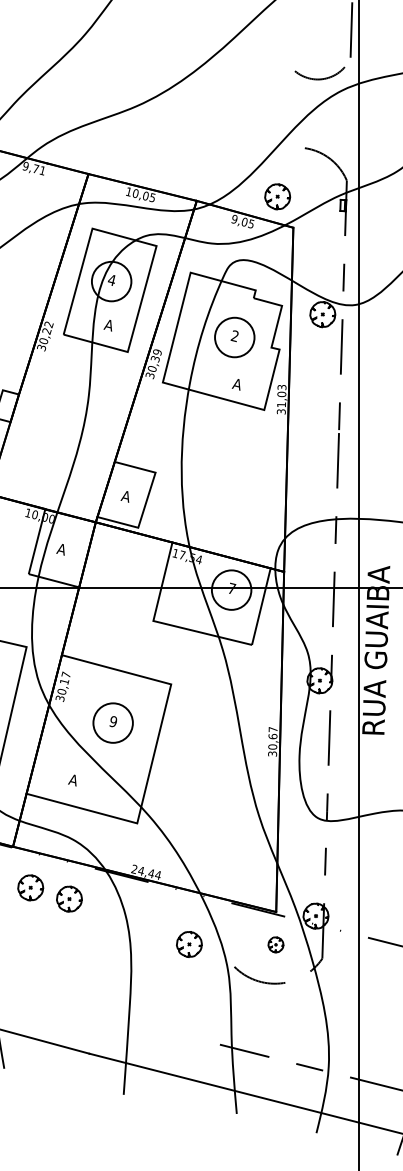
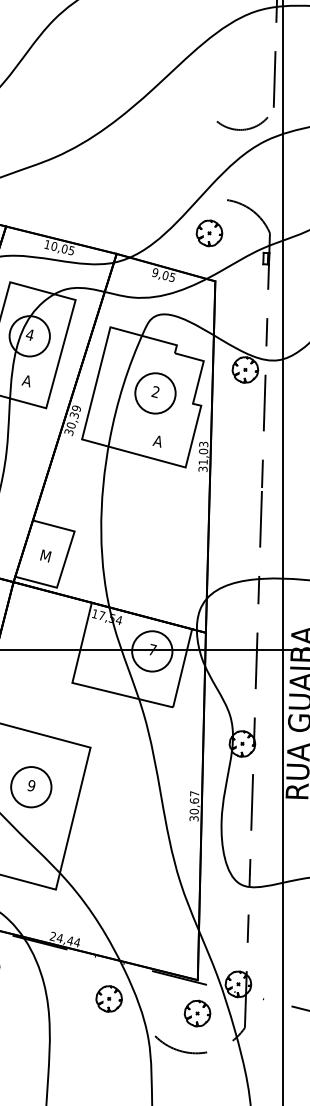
part: (277, 196) -> (209, 233), moved
text: (126, 496) -> (44, 555), A -> M
part: (189, 944) -> (109, 998), moved
part: (275, 944) -> (197, 1013), size x1.67

